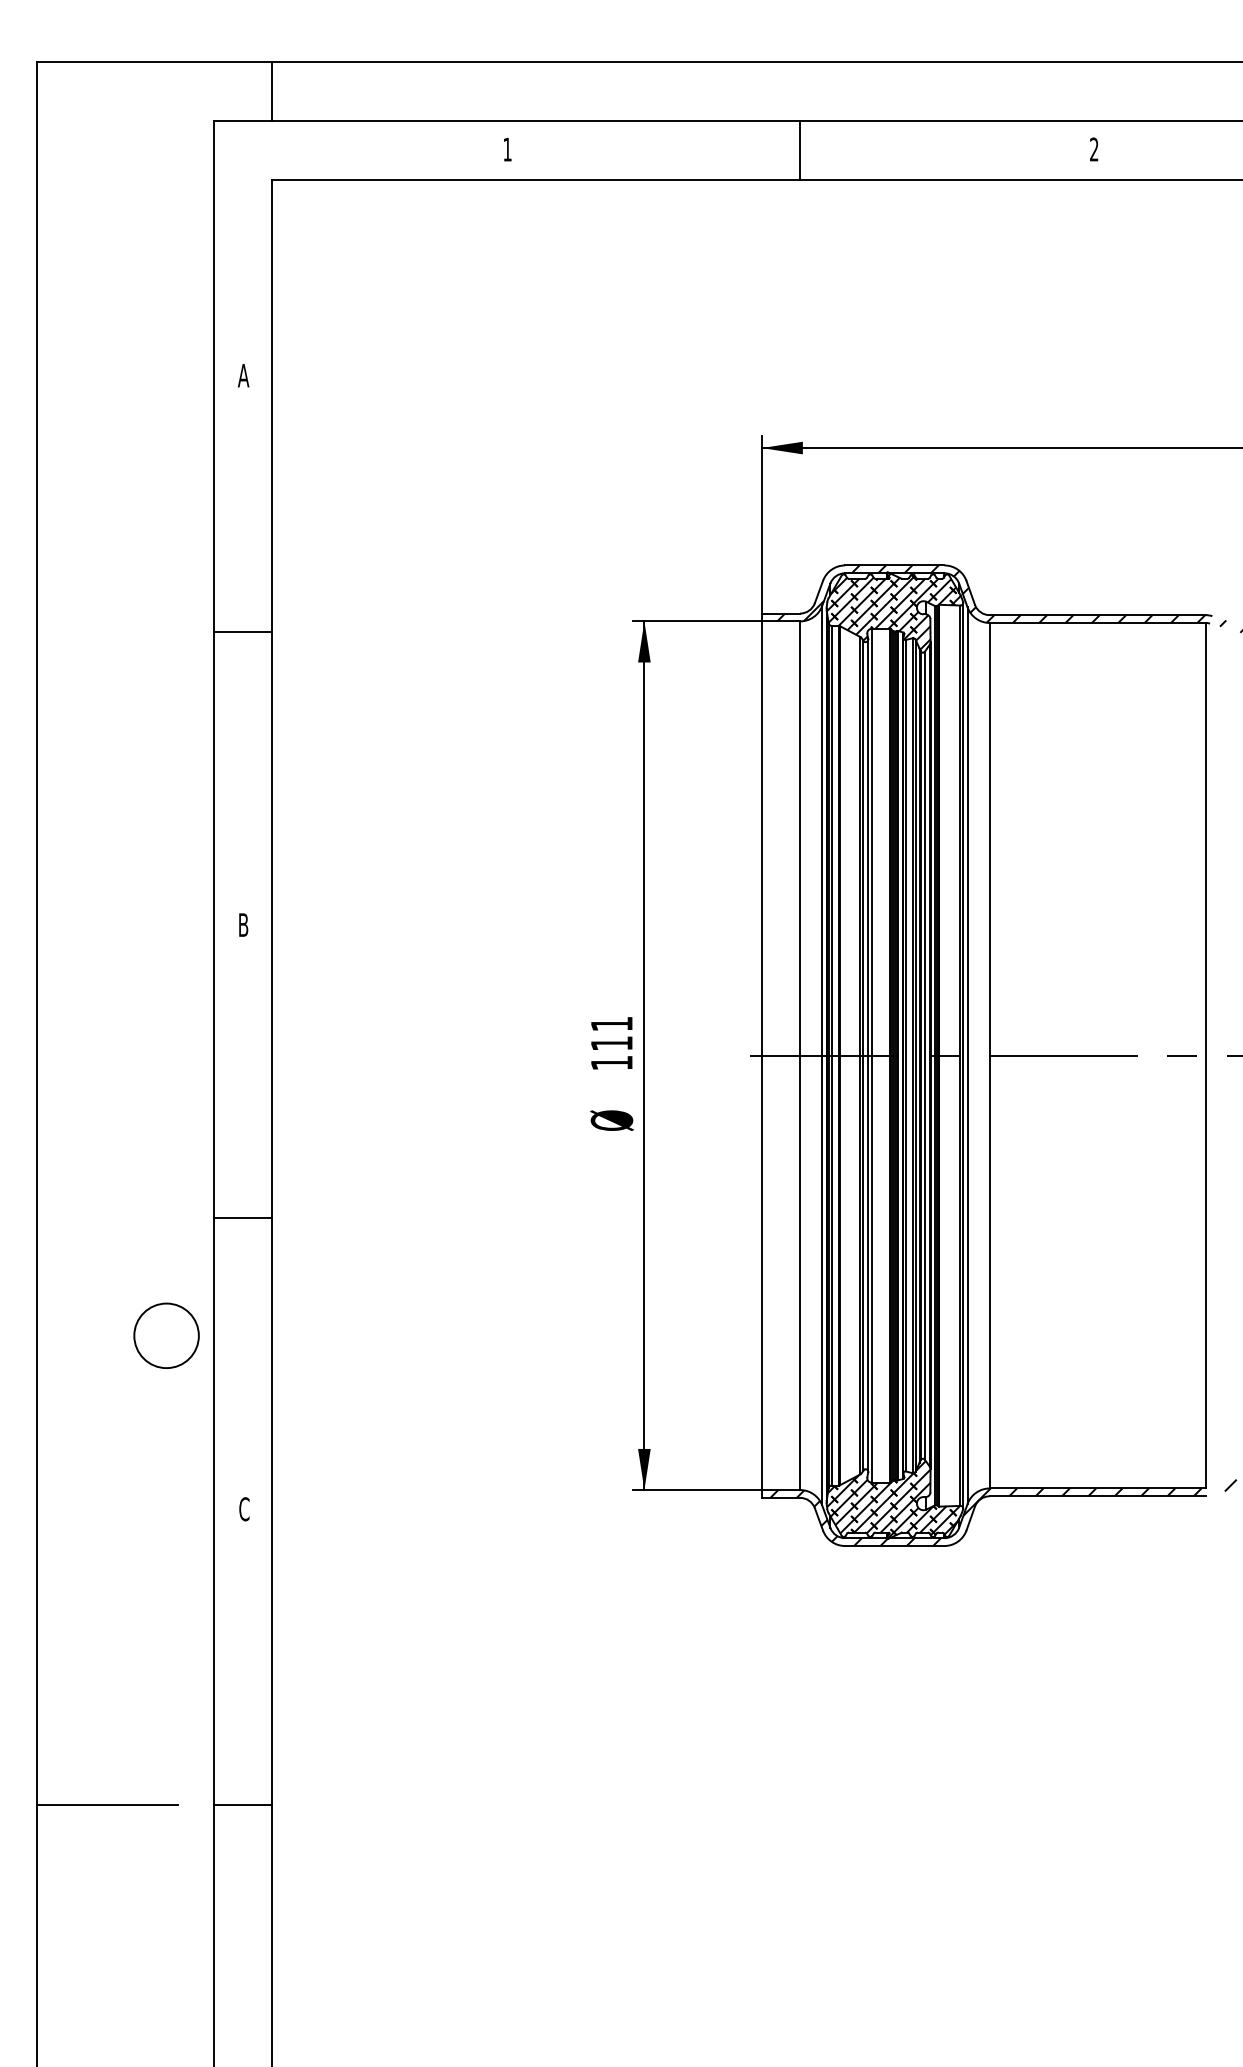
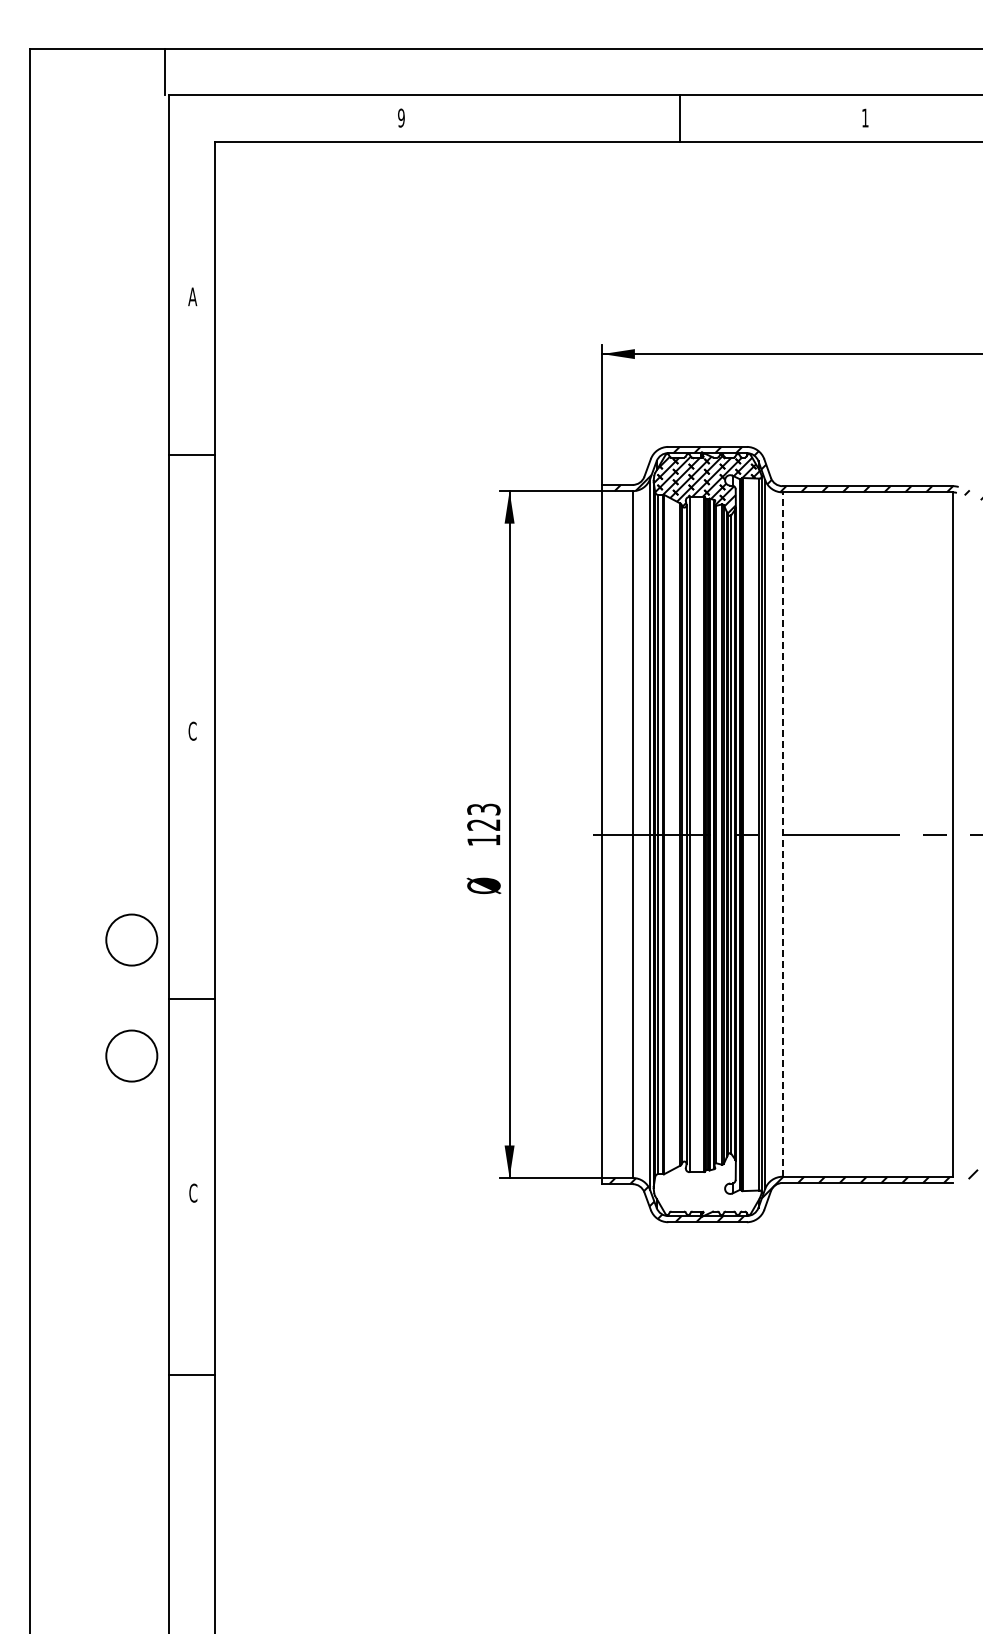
line: (272, 91) -> (165, 72), moved
text: (507, 148) -> (401, 117), 1 -> 9
text: (1094, 148) -> (865, 117), 2 -> 1
line: (801, 150) -> (680, 118), moved
line: (242, 631) -> (191, 455), moved
text: (243, 924) -> (192, 730), B -> C
text: (611, 1032) -> (483, 816), 111 -> 123
line: (989, 1055) -> (782, 834), solid -> dashed
circle: (166, 1188) -> (131, 939), added
line: (242, 1218) -> (191, 999), moved
hatch: (893, 1499) -> (706, 1185), removed
line: (108, 1805) -> (85, 1427), removed
line: (242, 1805) -> (191, 1375), moved

